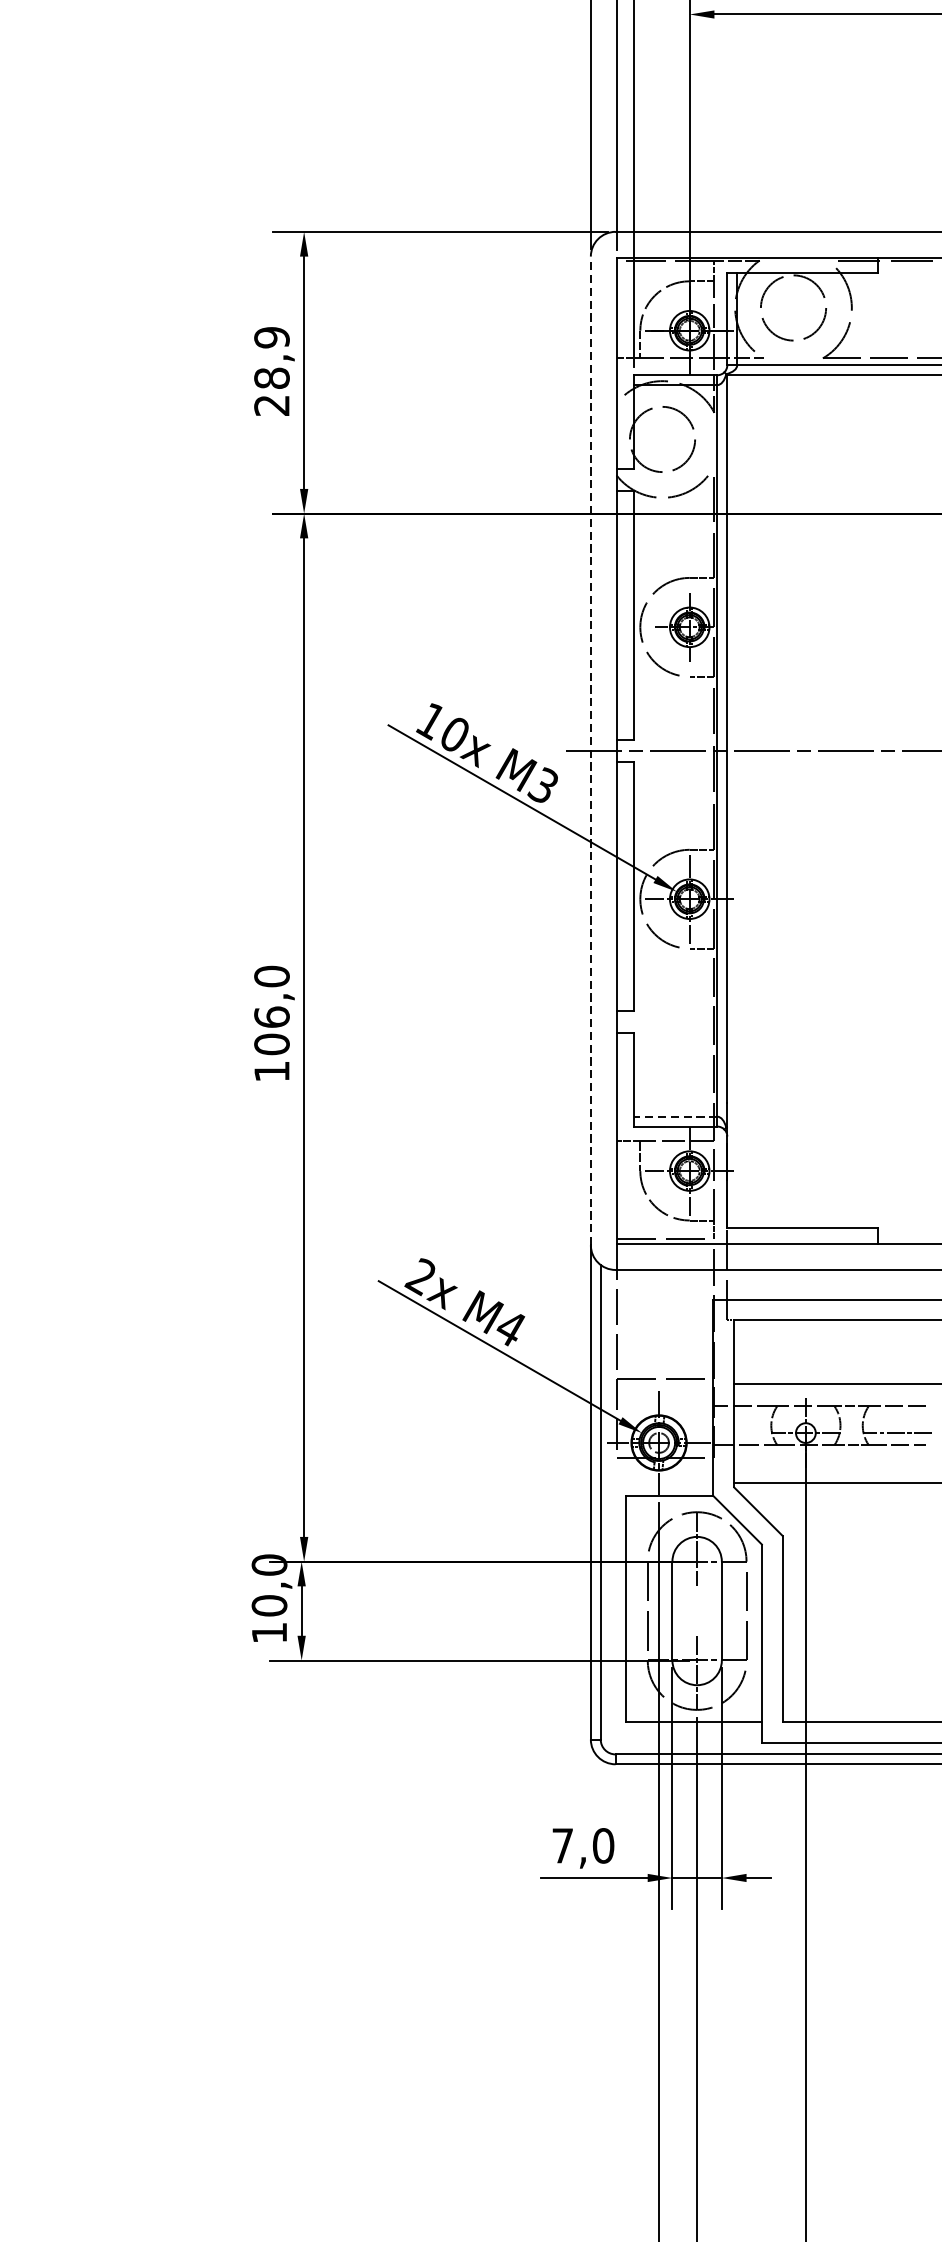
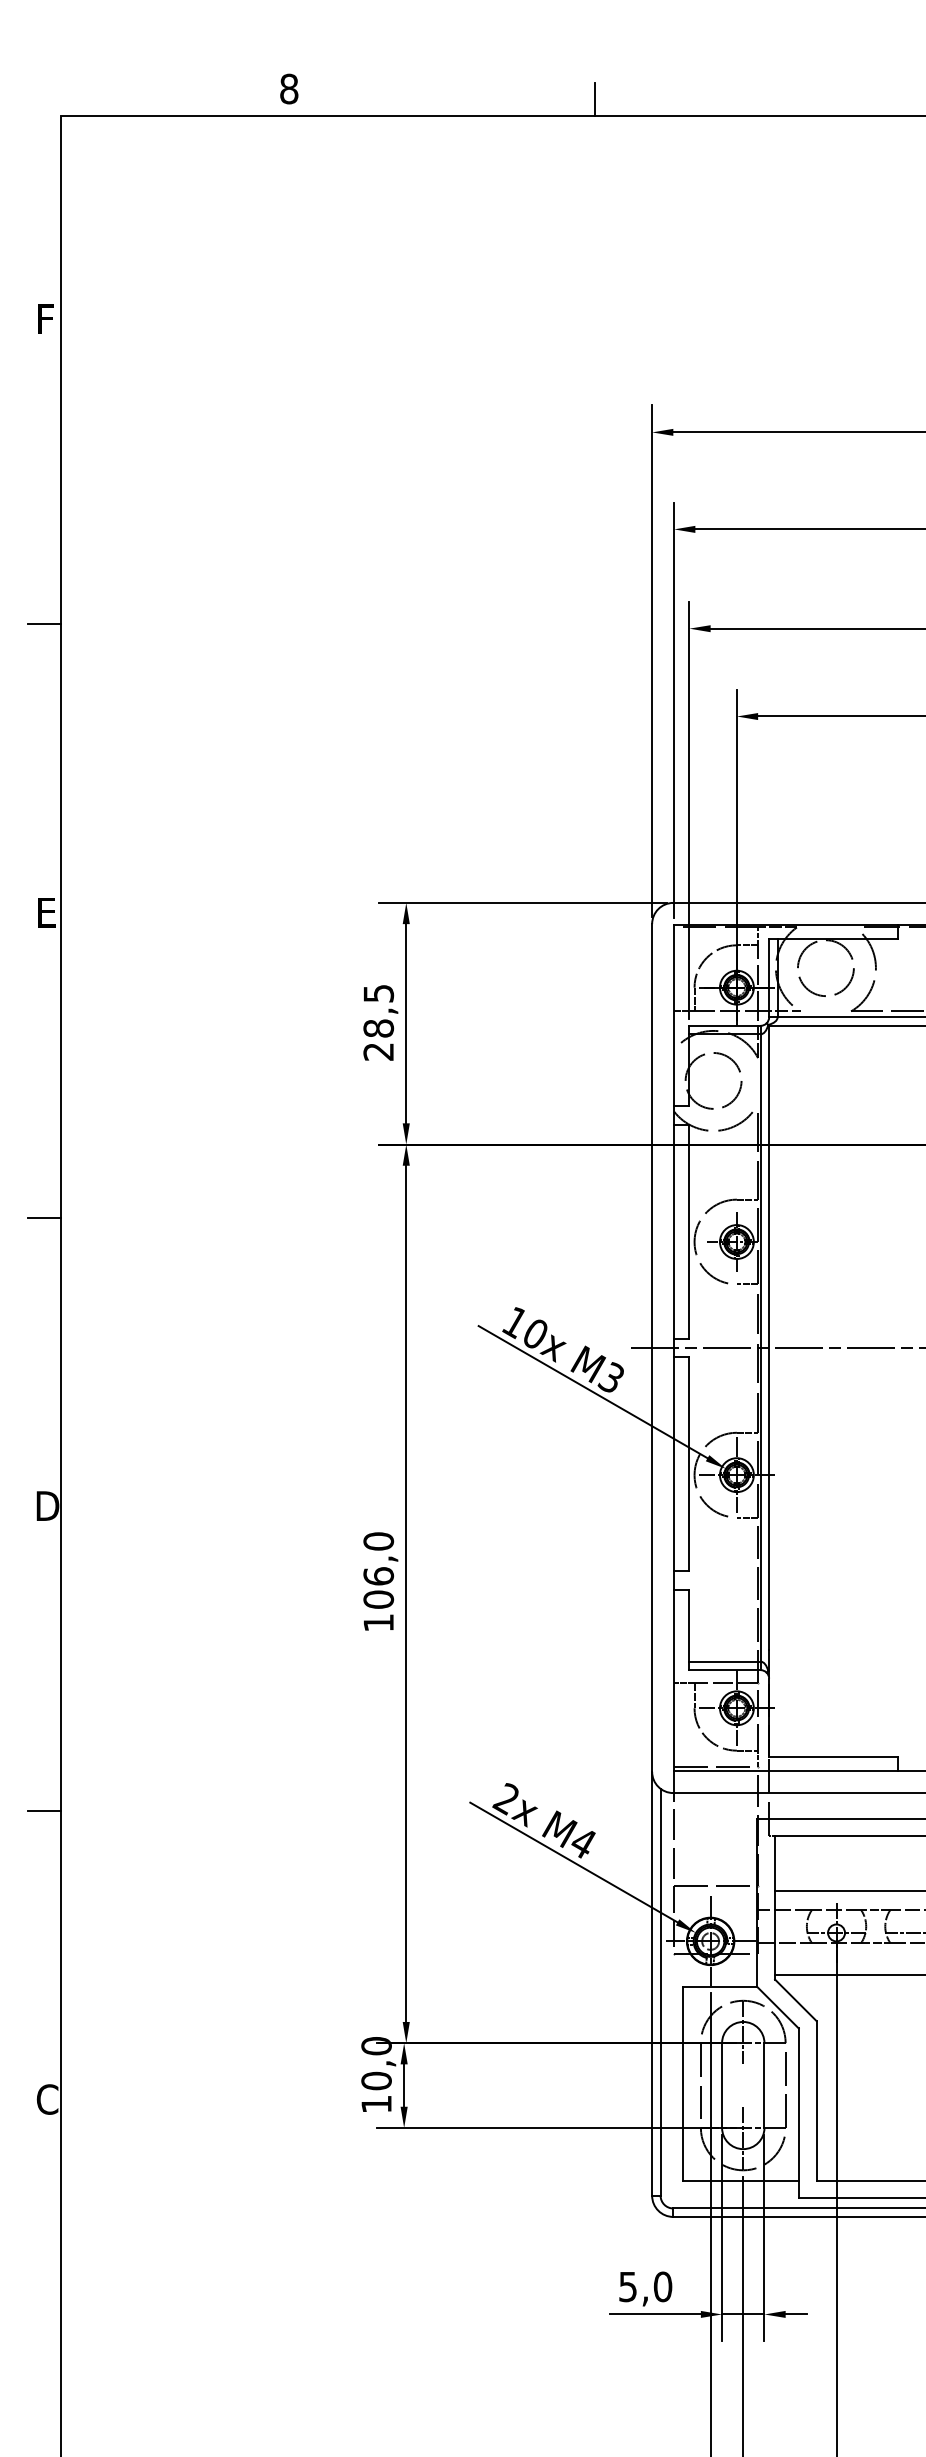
text: (271, 337) -> (378, 993), 28,9 -> 28,5
line: (591, 750) -> (652, 1347), dashed -> solid
line: (676, 1116) -> (725, 1661), dashed -> solid
text: (562, 1846) -> (627, 2287), 7,0 -> 5,0

